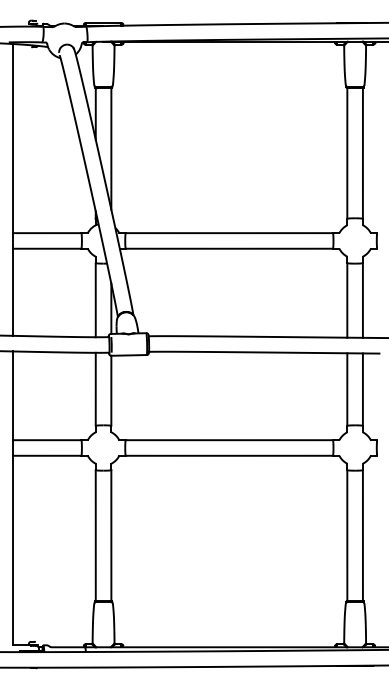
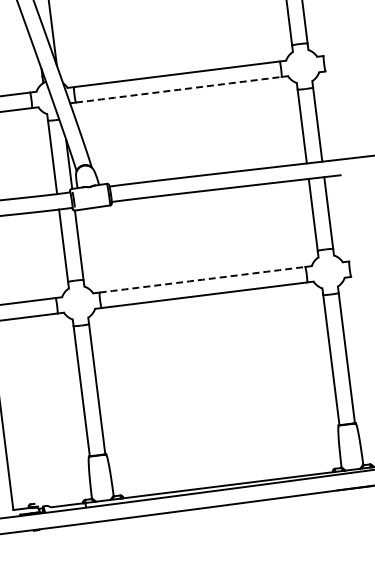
arc: (229, 248) -> (178, 89), solid -> dashed
arc: (229, 440) -> (202, 280), solid -> dashed

